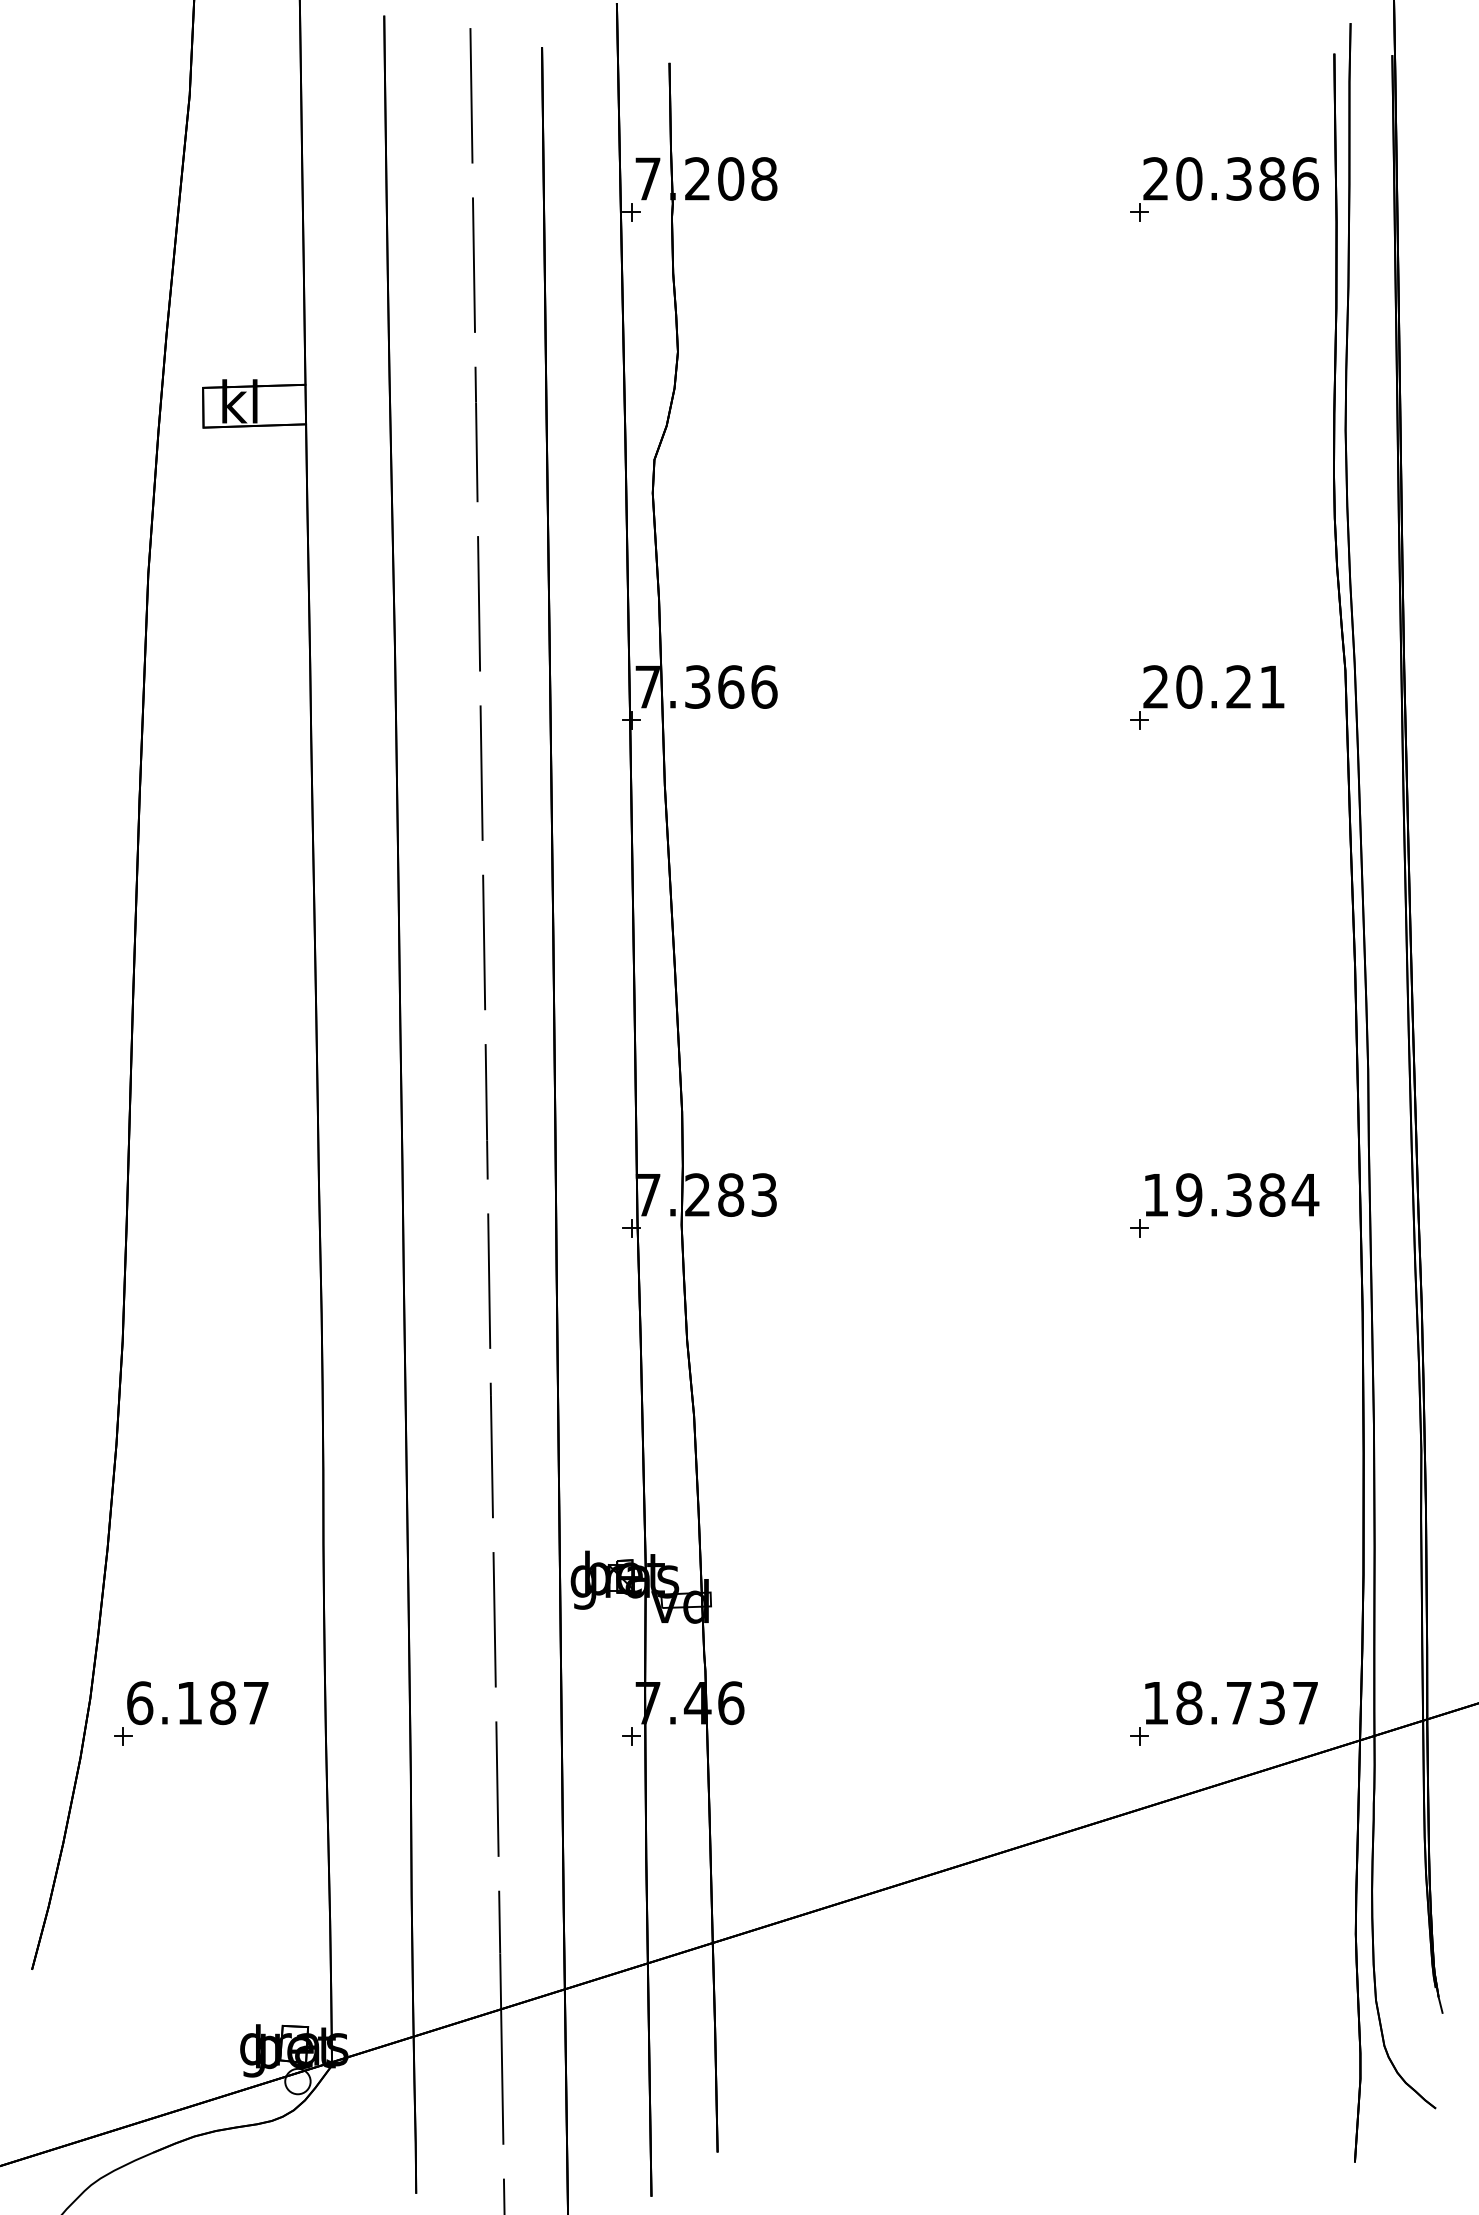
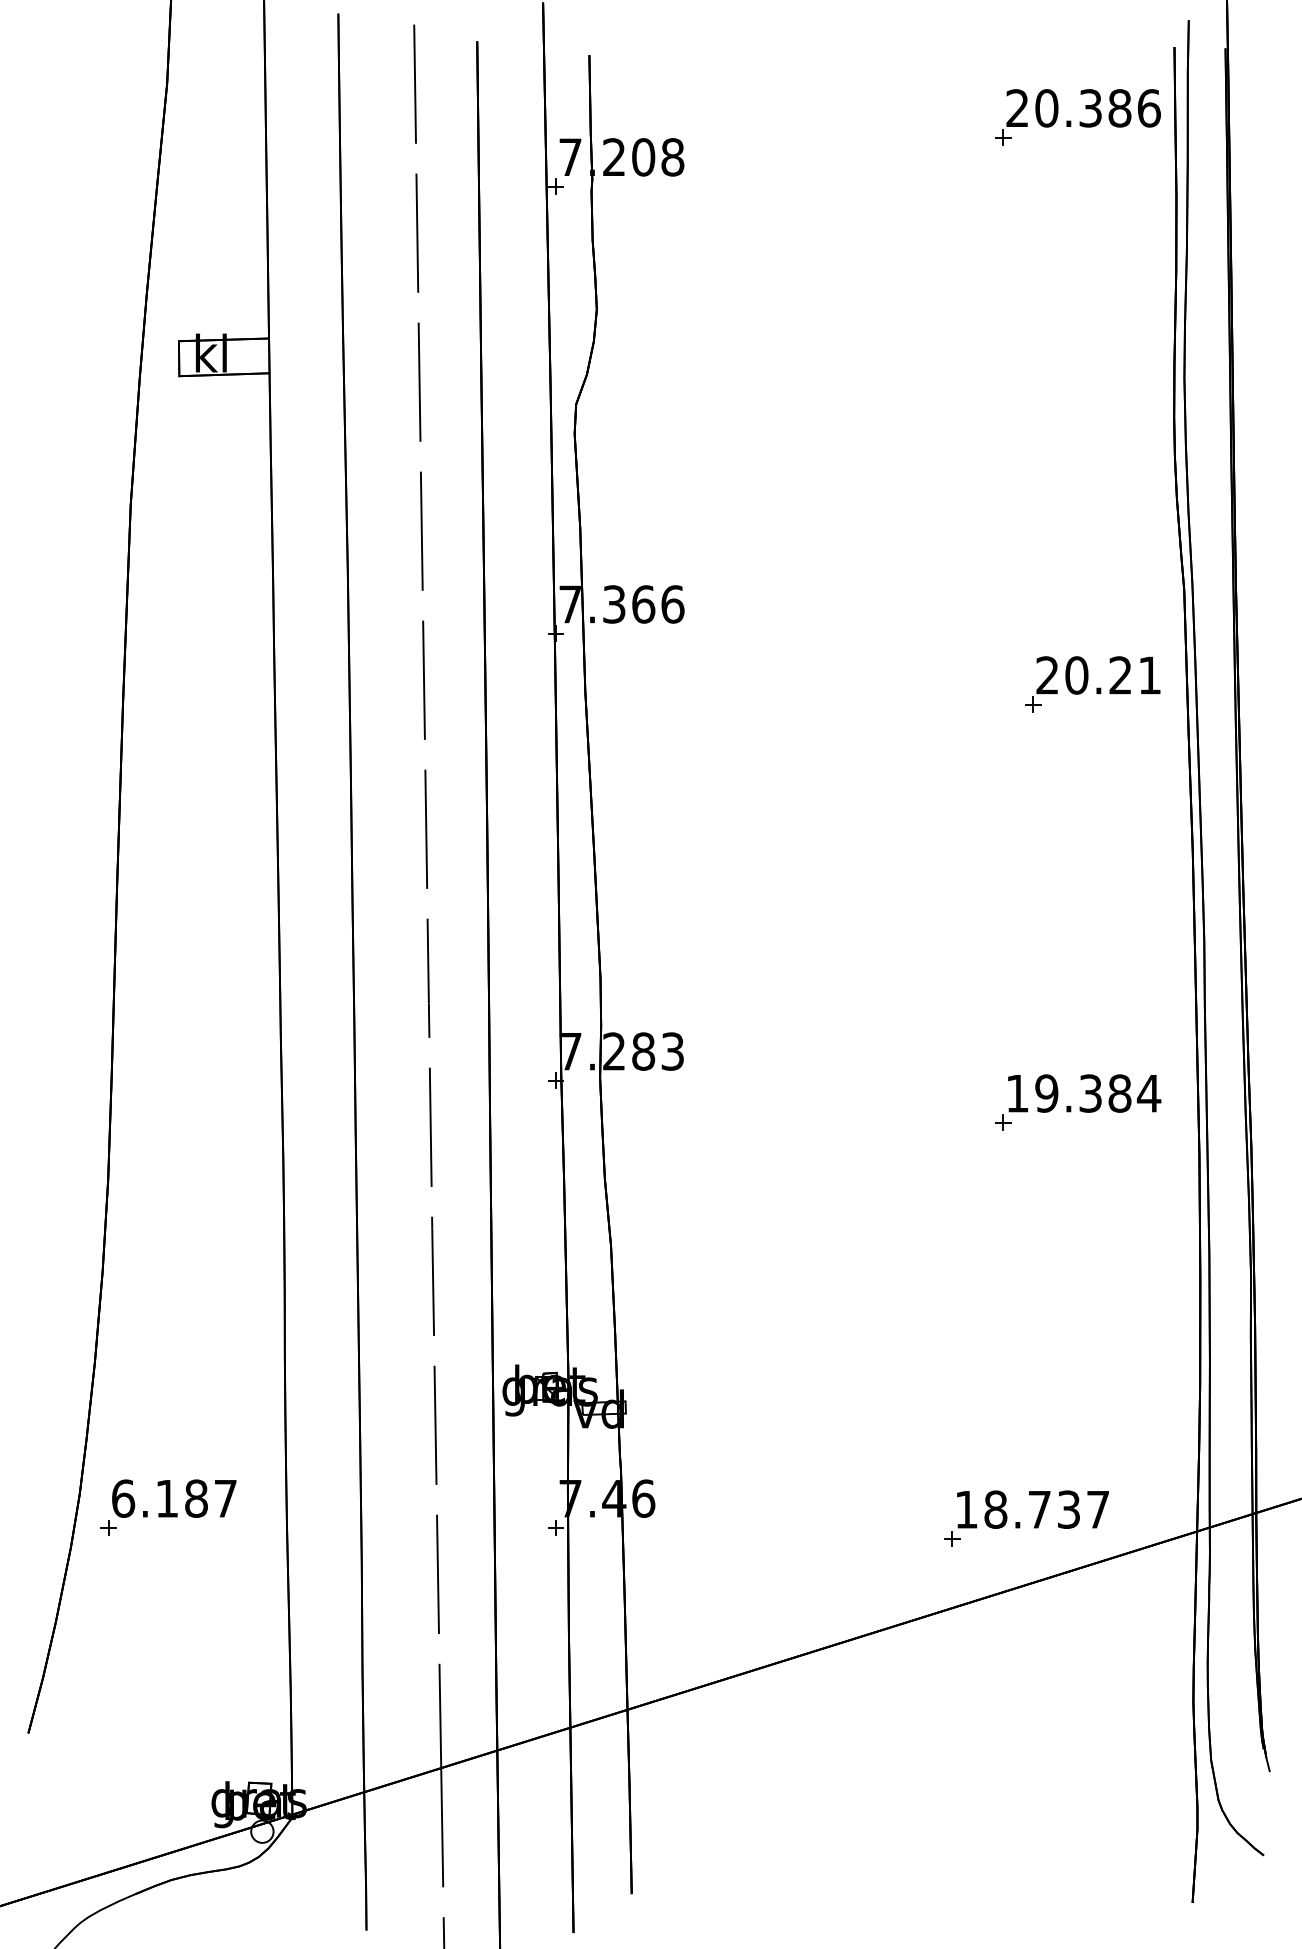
part: (1224, 189) -> (1077, 117), moved
part: (1207, 697) -> (1092, 684), moved
part: (1225, 1205) -> (1078, 1102), moved
part: (1217, 1717) -> (1020, 1522), moved

